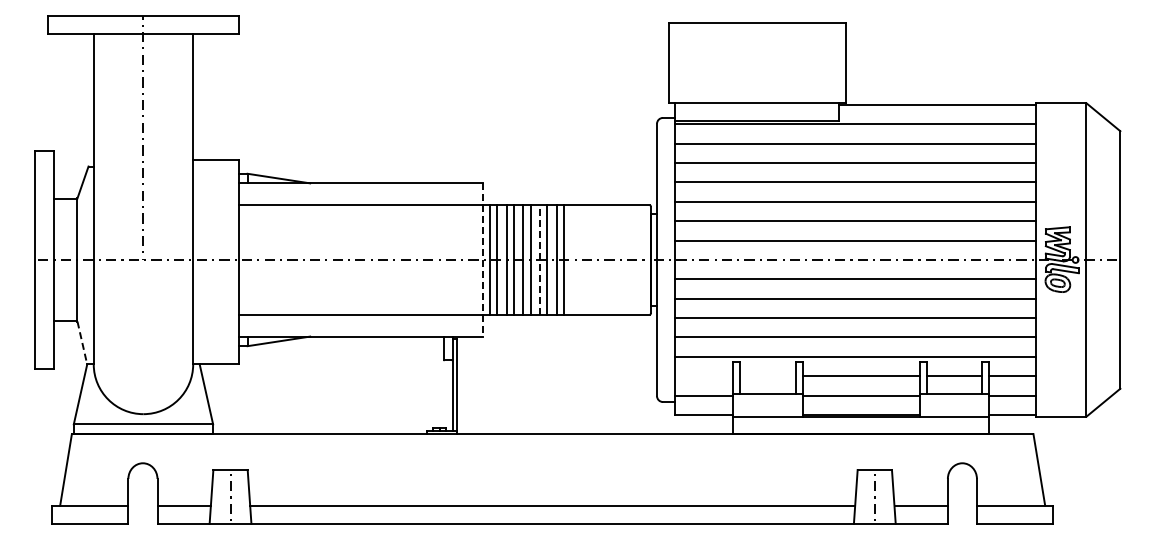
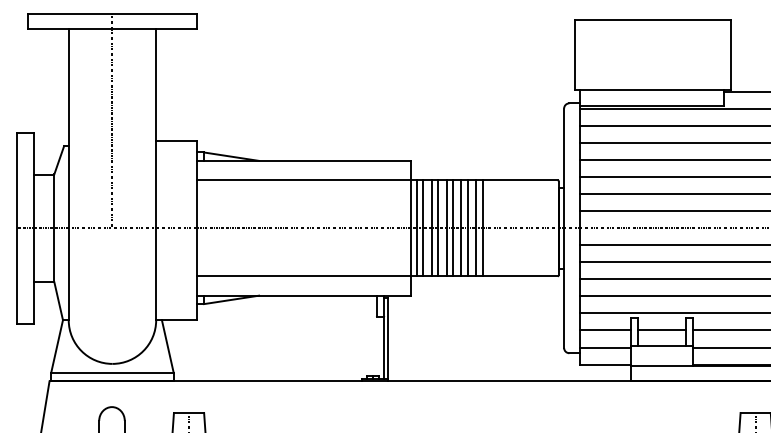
line: (483, 259) -> (411, 227), dashed -> solid
line: (540, 259) -> (461, 227), dashed -> solid
line: (82, 343) -> (58, 301), dashed -> solid
line: (703, 376) -> (605, 330), added
line: (767, 376) -> (661, 330), added

